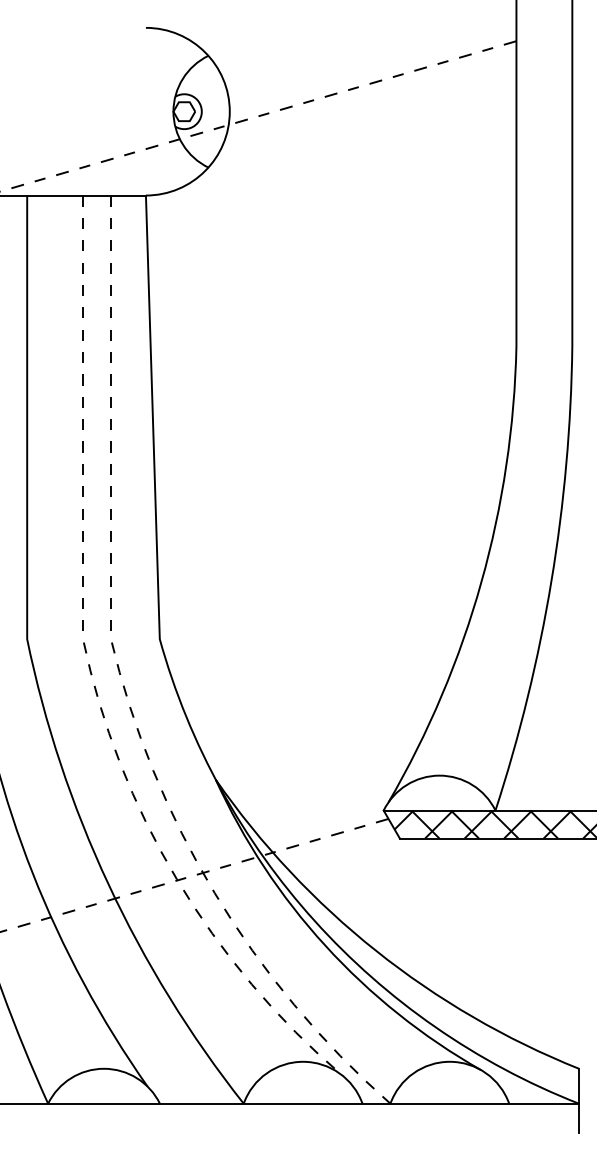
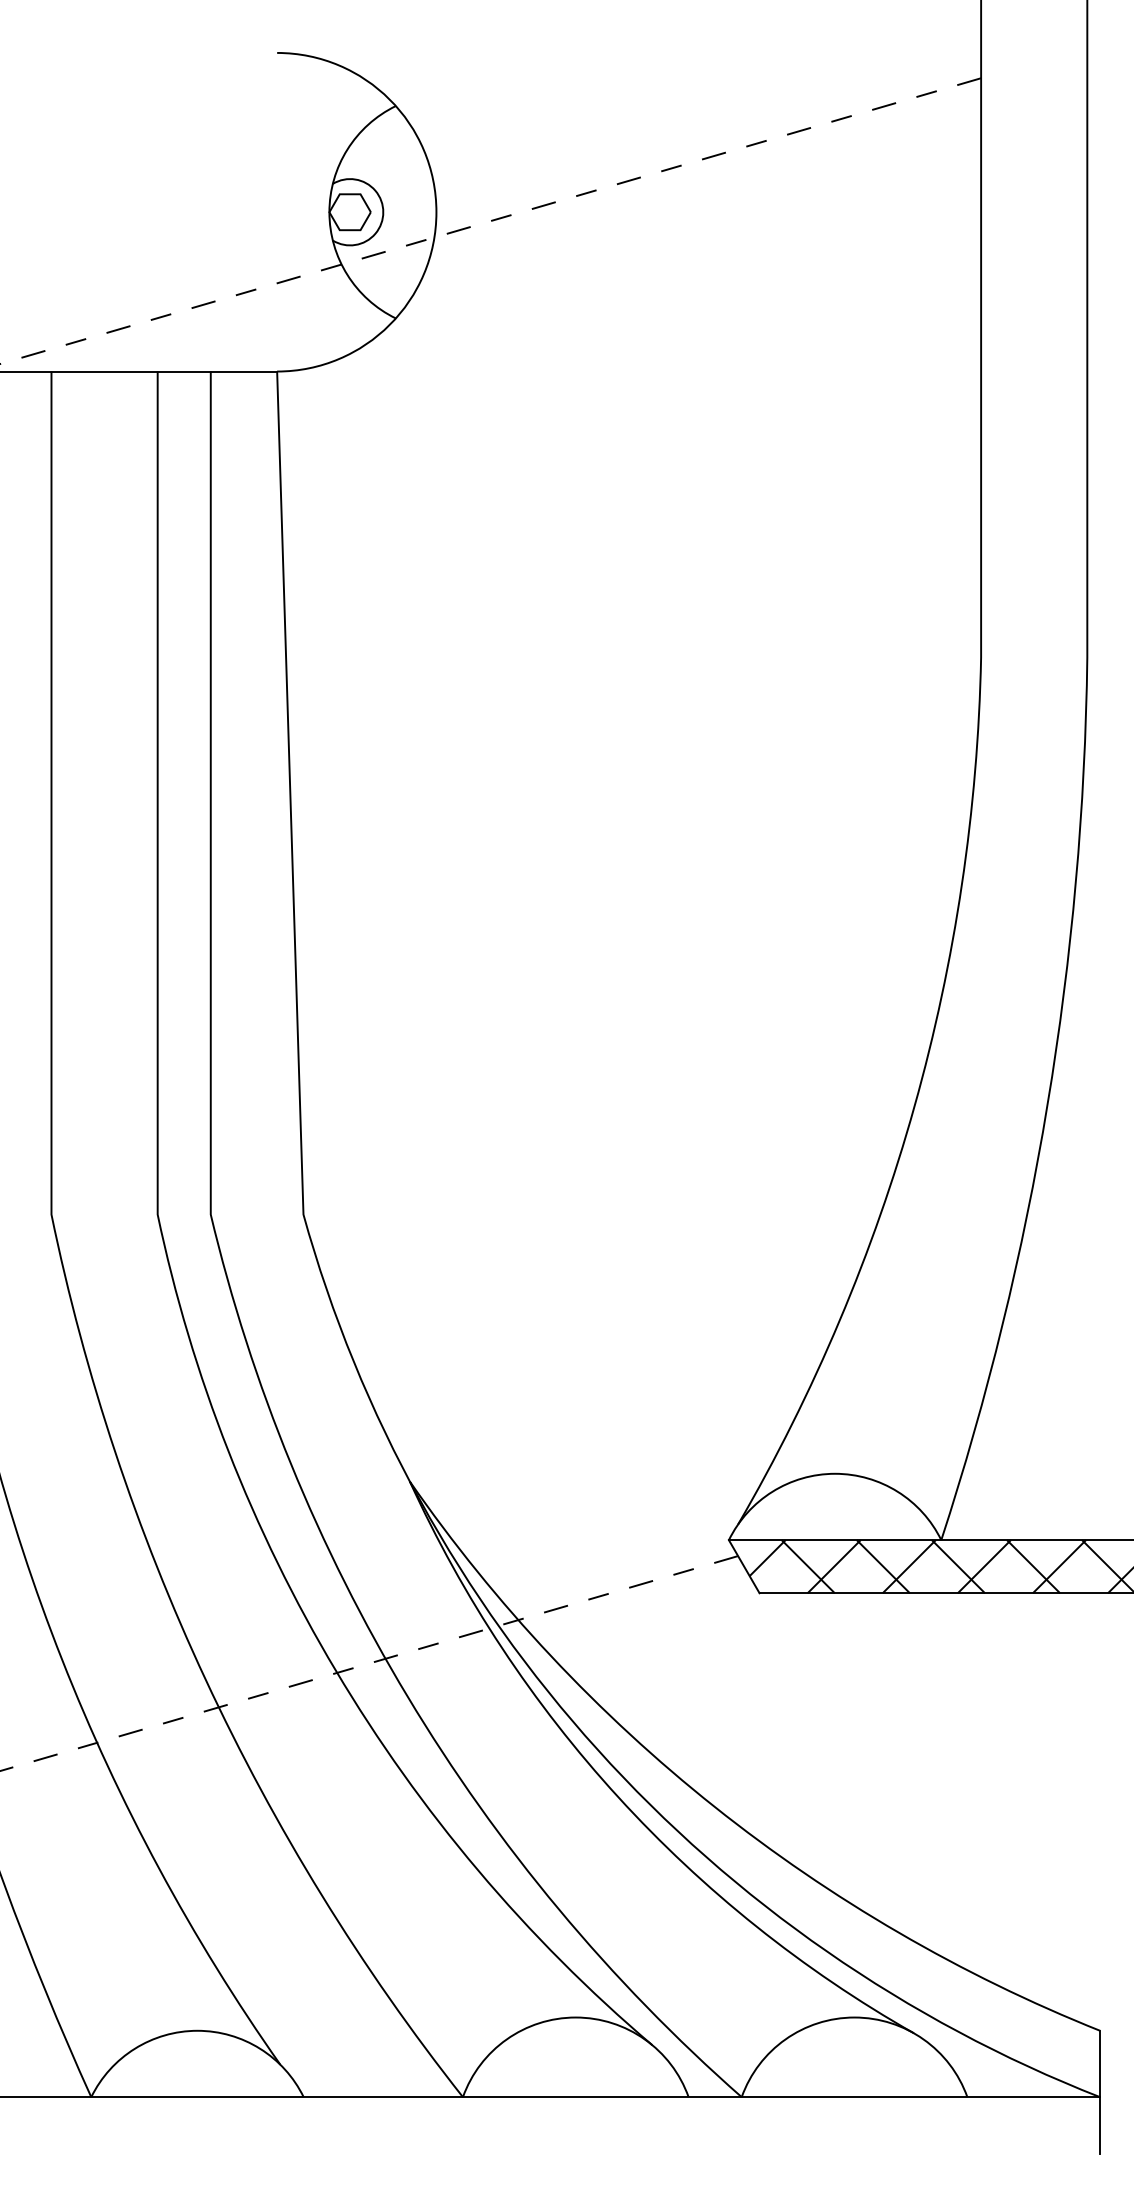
line: (97, 696) -> (185, 1323), dashed -> solid
line: (131, 710) -> (249, 1350), dashed -> solid

